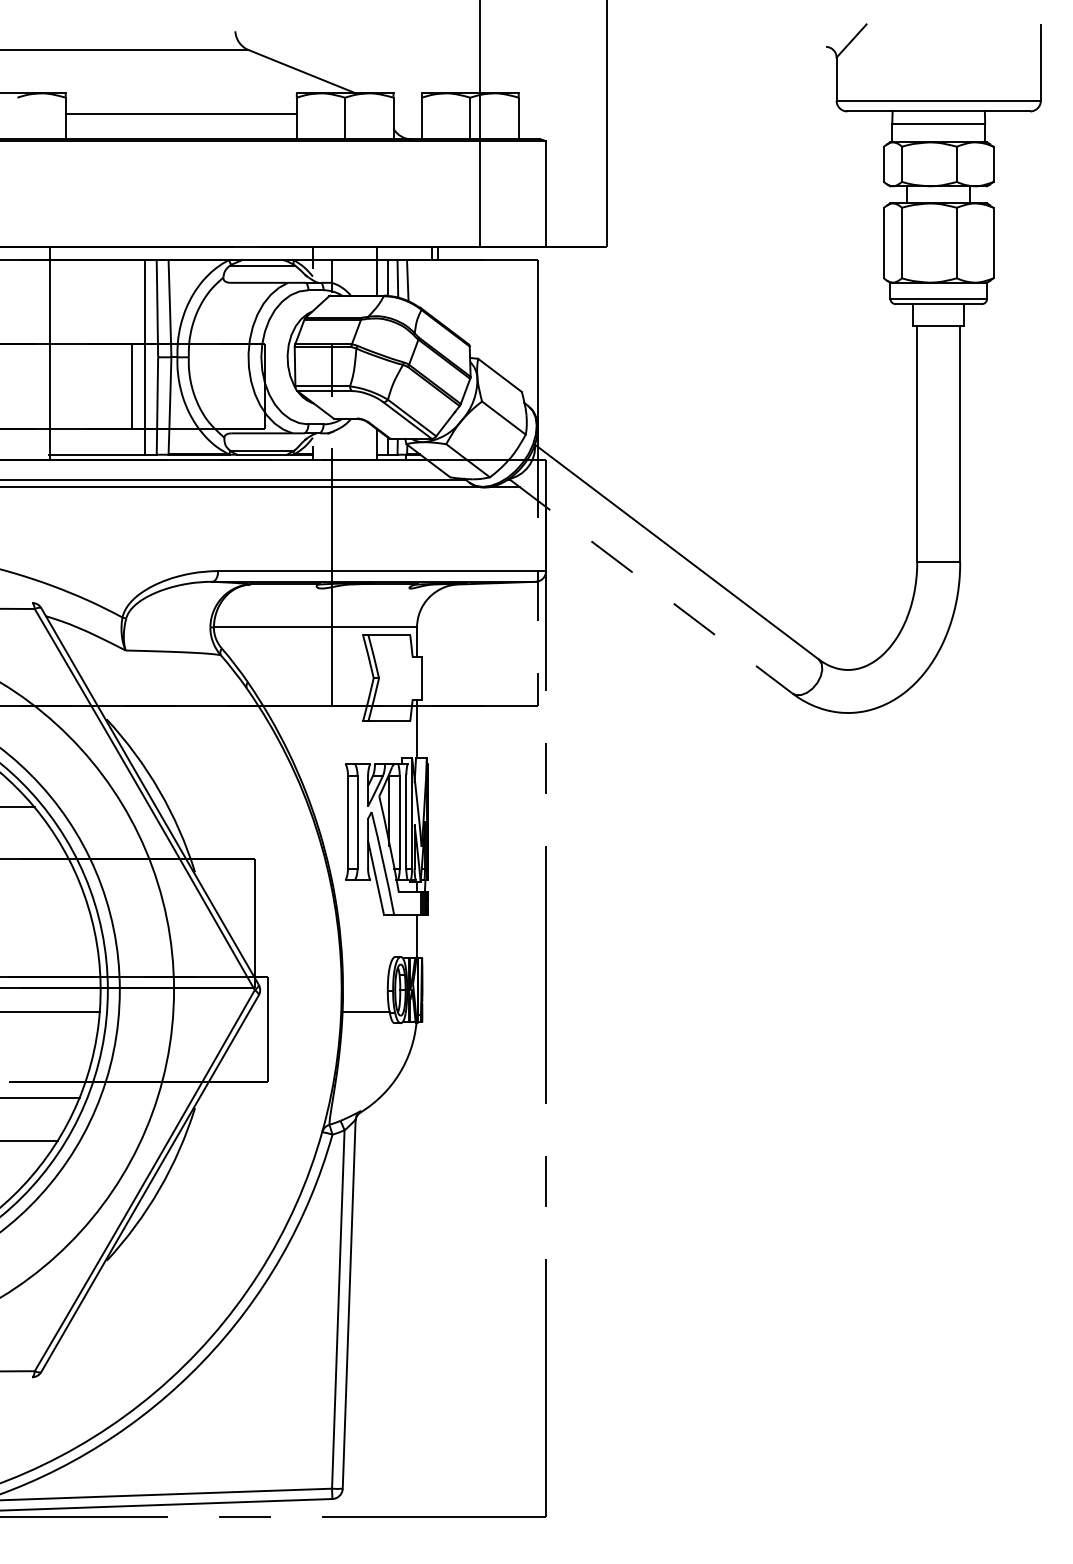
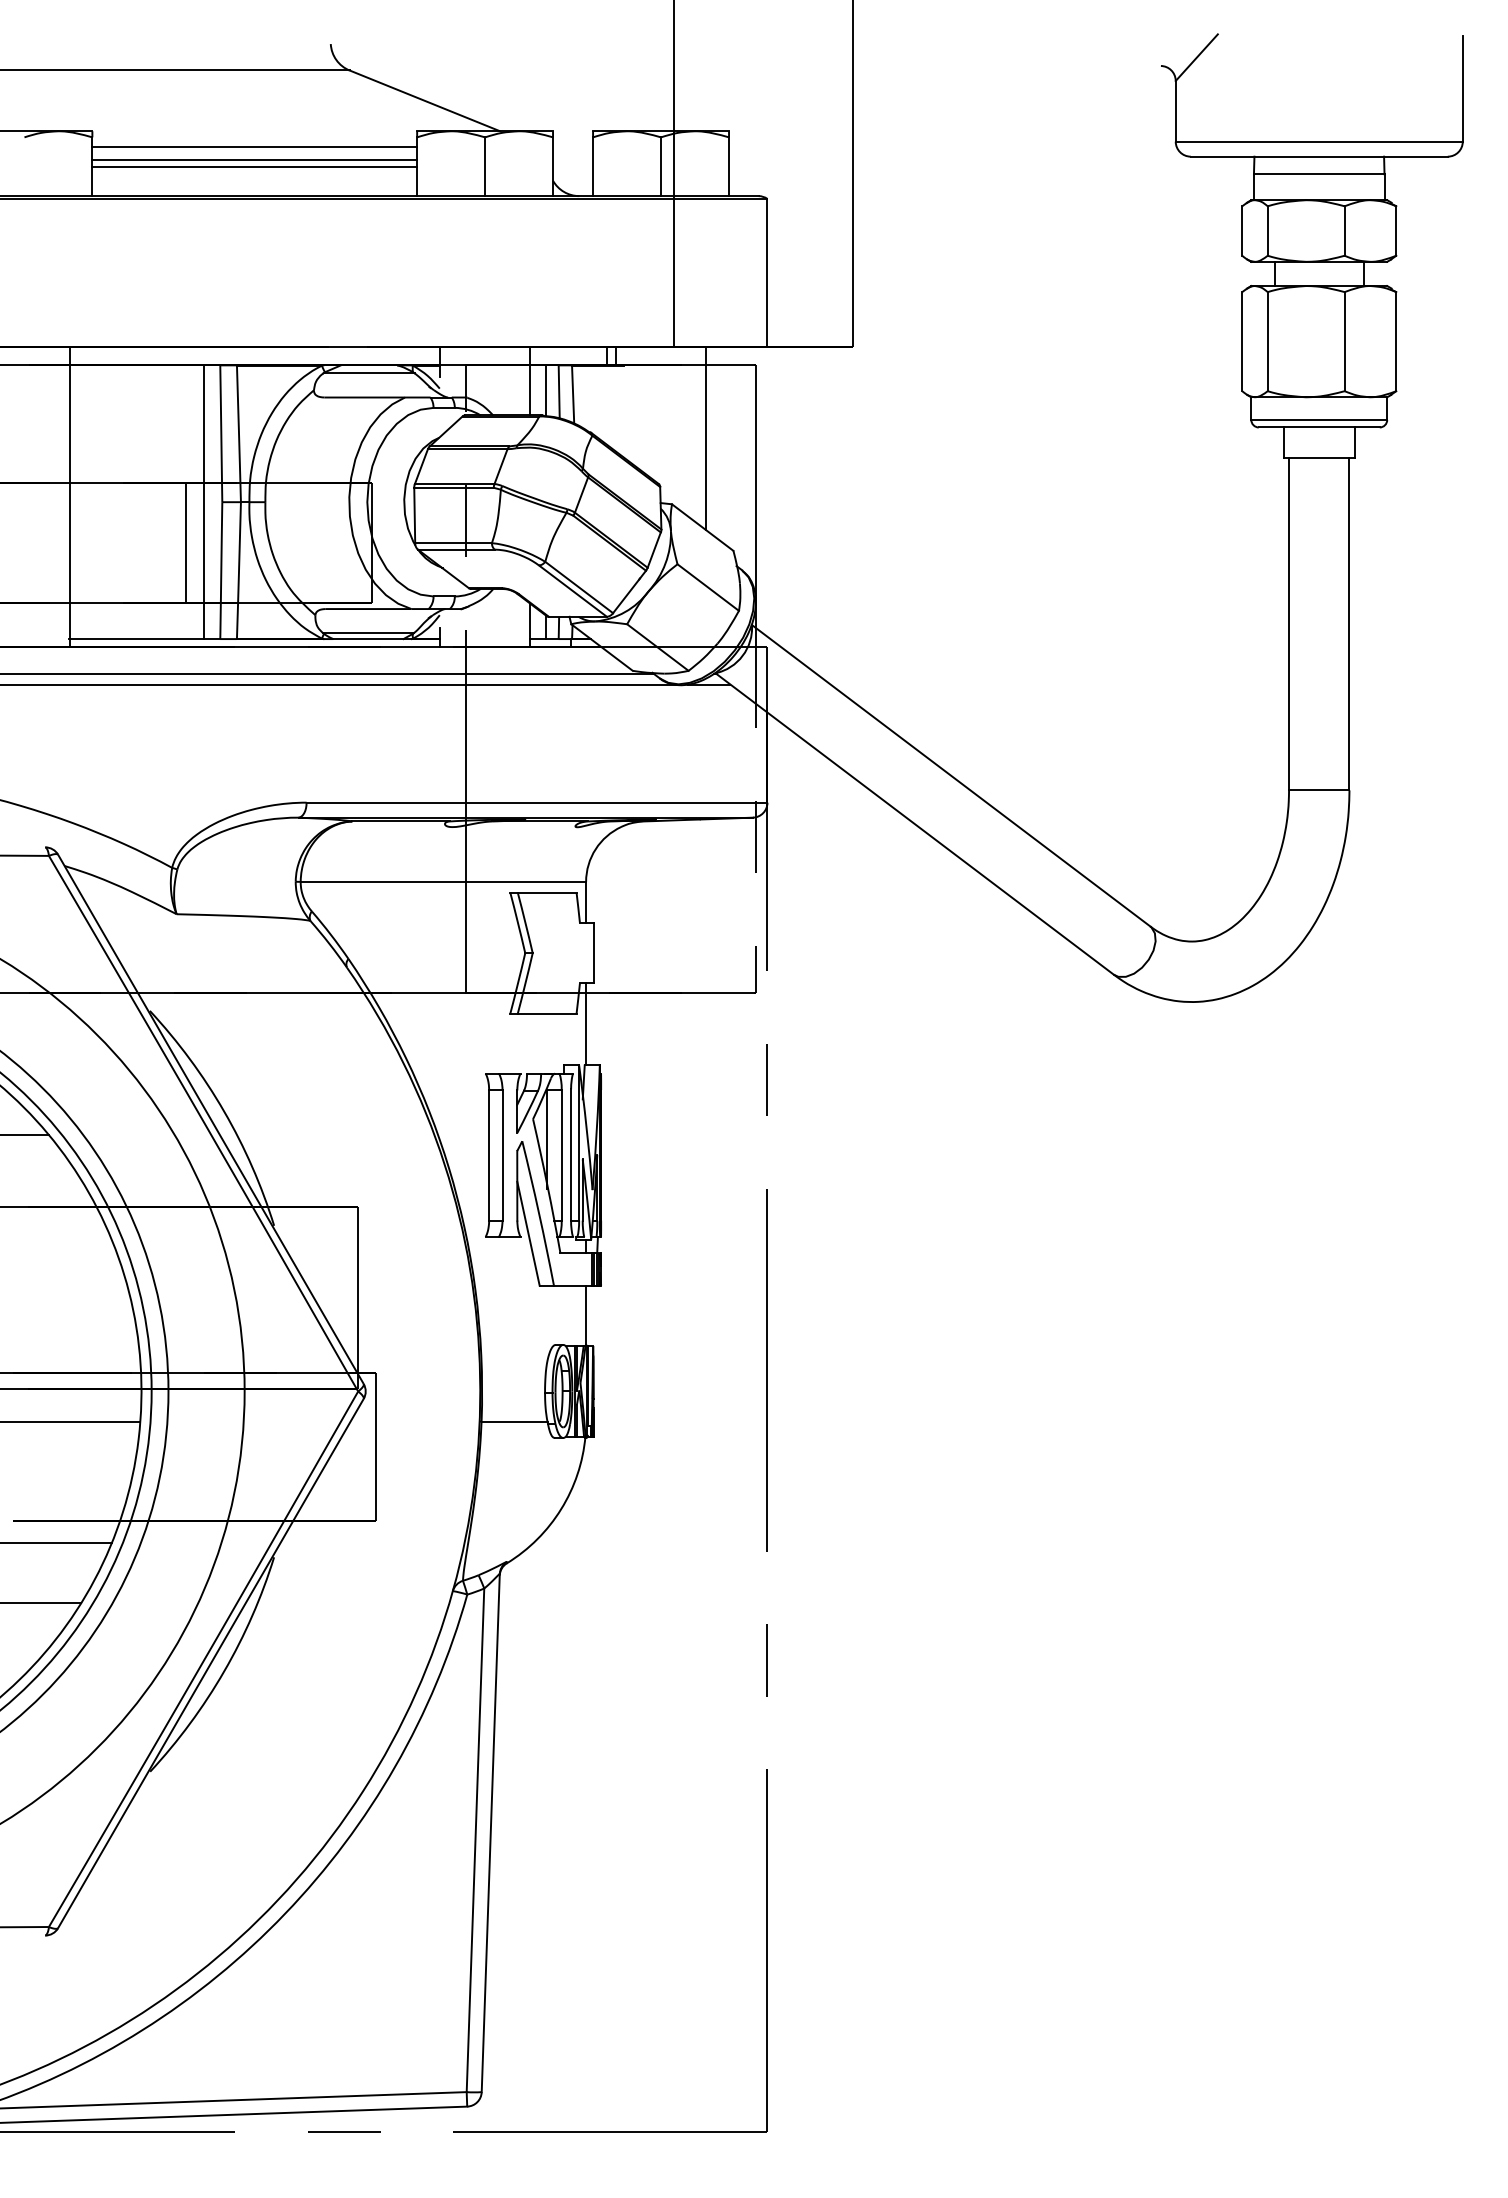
line: (180, 104) -> (253, 146), added
line: (180, 119) -> (253, 167), added
line: (502, 312) -> (706, 439), added
line: (650, 586) -> (914, 824), dashed -> solid

